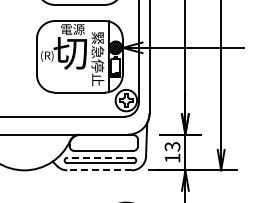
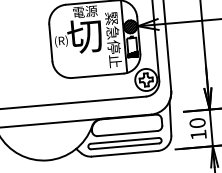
text: (172, 146) -> (197, 122), 13 -> 10
line: (99, 157) -> (123, 140), dashed -> solid
line: (99, 170) -> (124, 153), dashed -> solid

